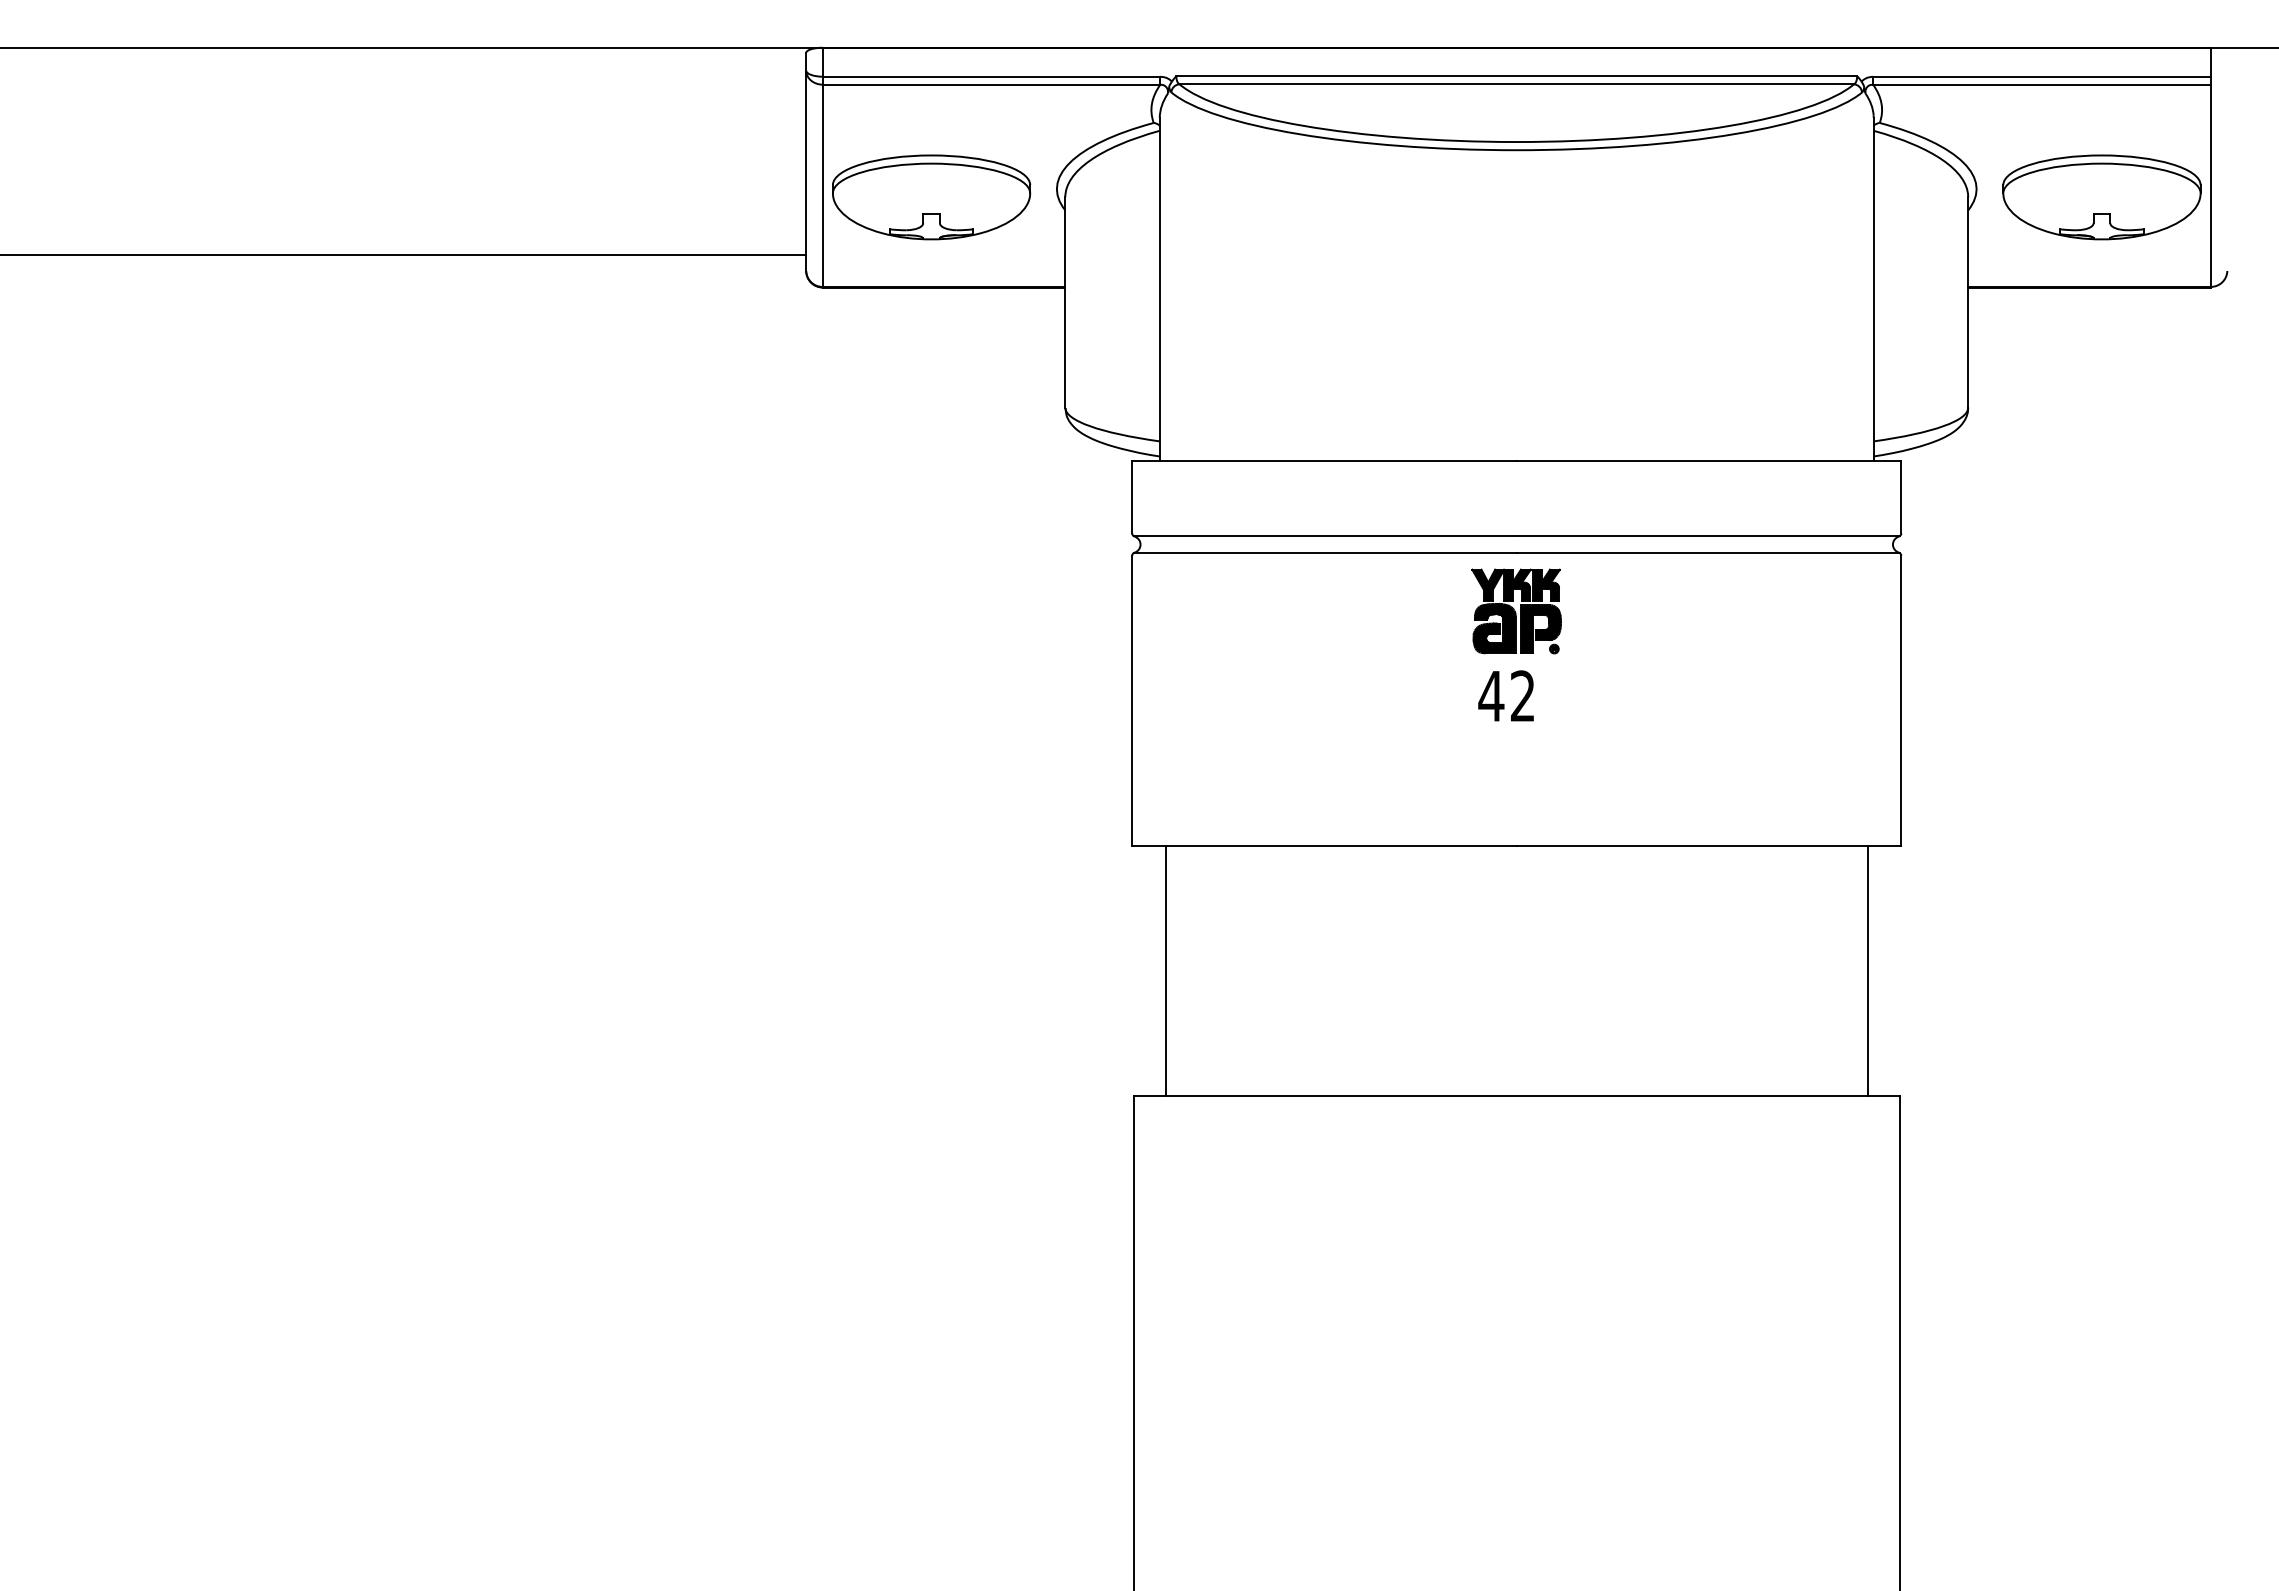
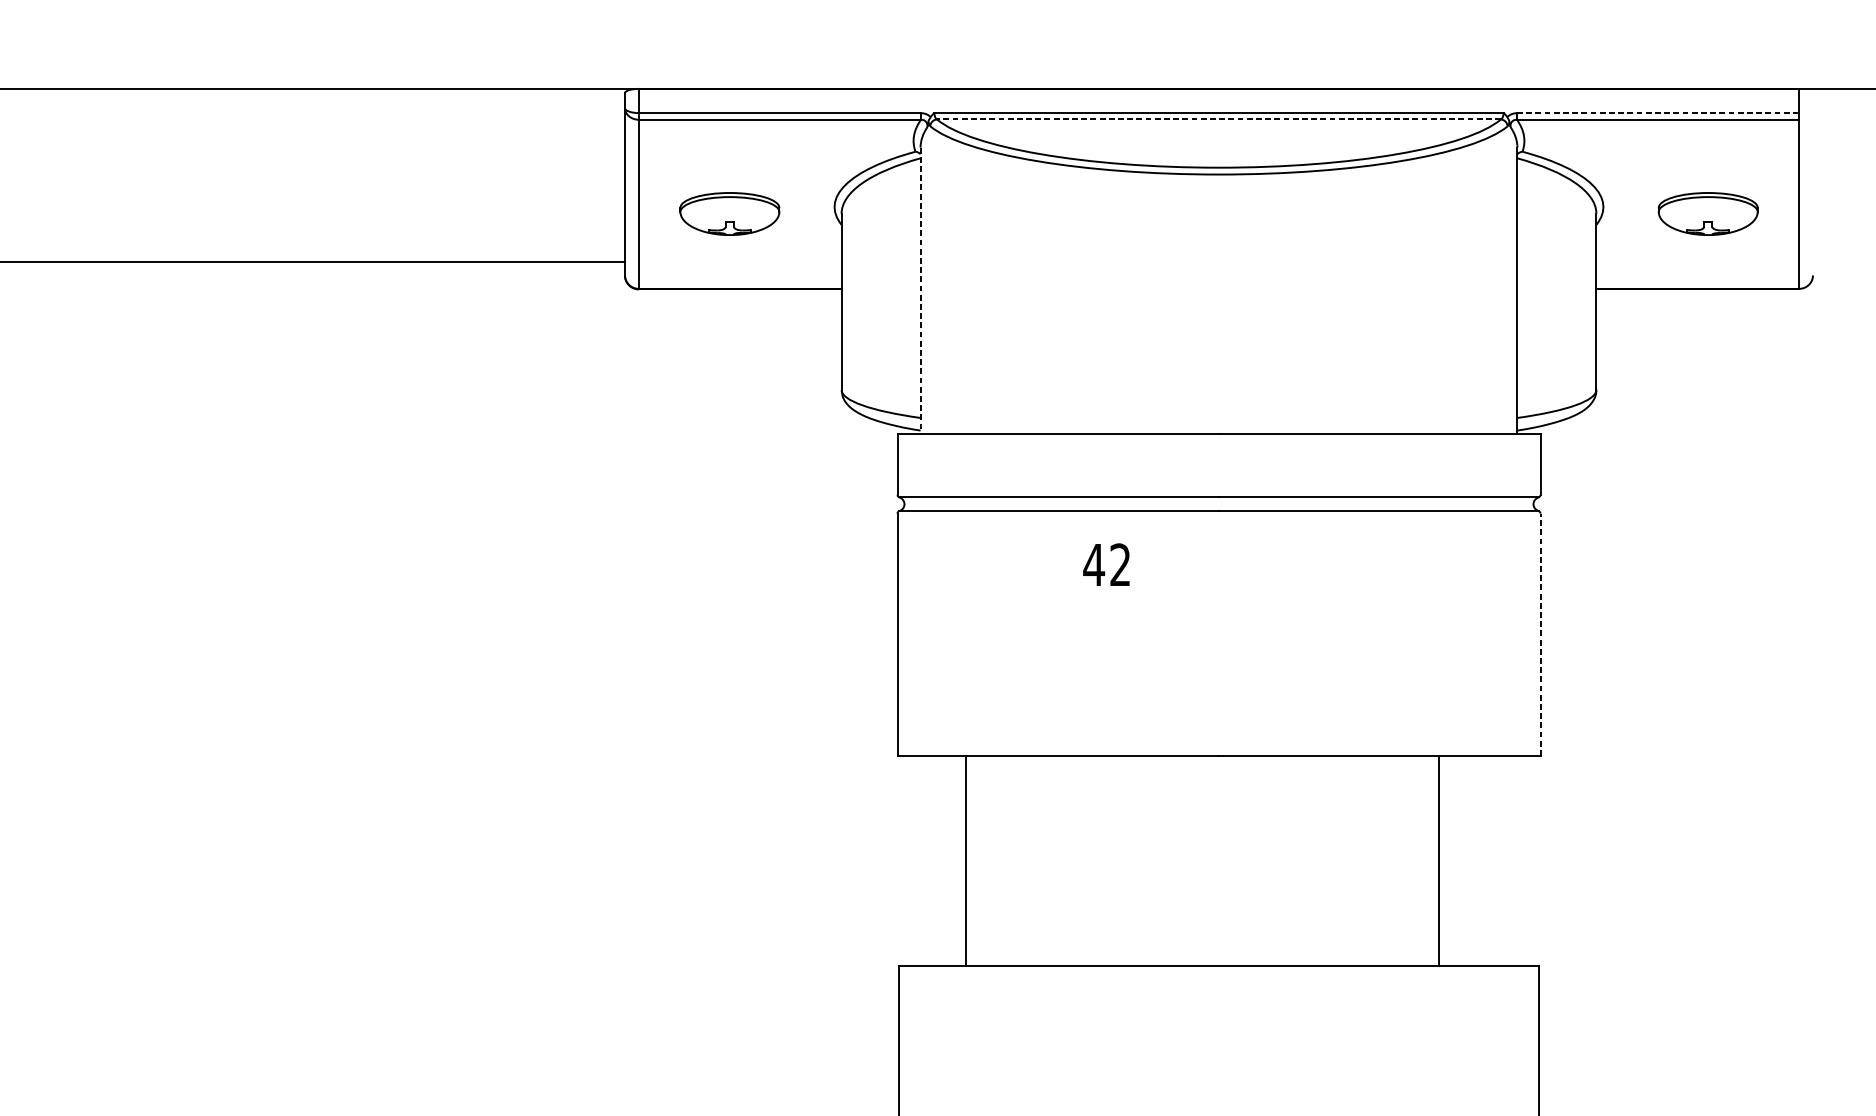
line: (2041, 76) -> (1657, 112), solid -> dashed
line: (1516, 84) -> (1218, 119), solid -> dashed
part: (931, 197) -> (729, 214), size x0.6
part: (2101, 197) -> (1707, 214), size x0.6
line: (1159, 290) -> (920, 291), solid -> dashed
part: (1516, 611) -> (1218, 560), removed
text: (1505, 695) -> (1105, 564), moved
line: (1901, 700) -> (1540, 634), solid -> dashed
line: (1165, 970) -> (966, 860), moved
line: (1867, 970) -> (1438, 860), moved

